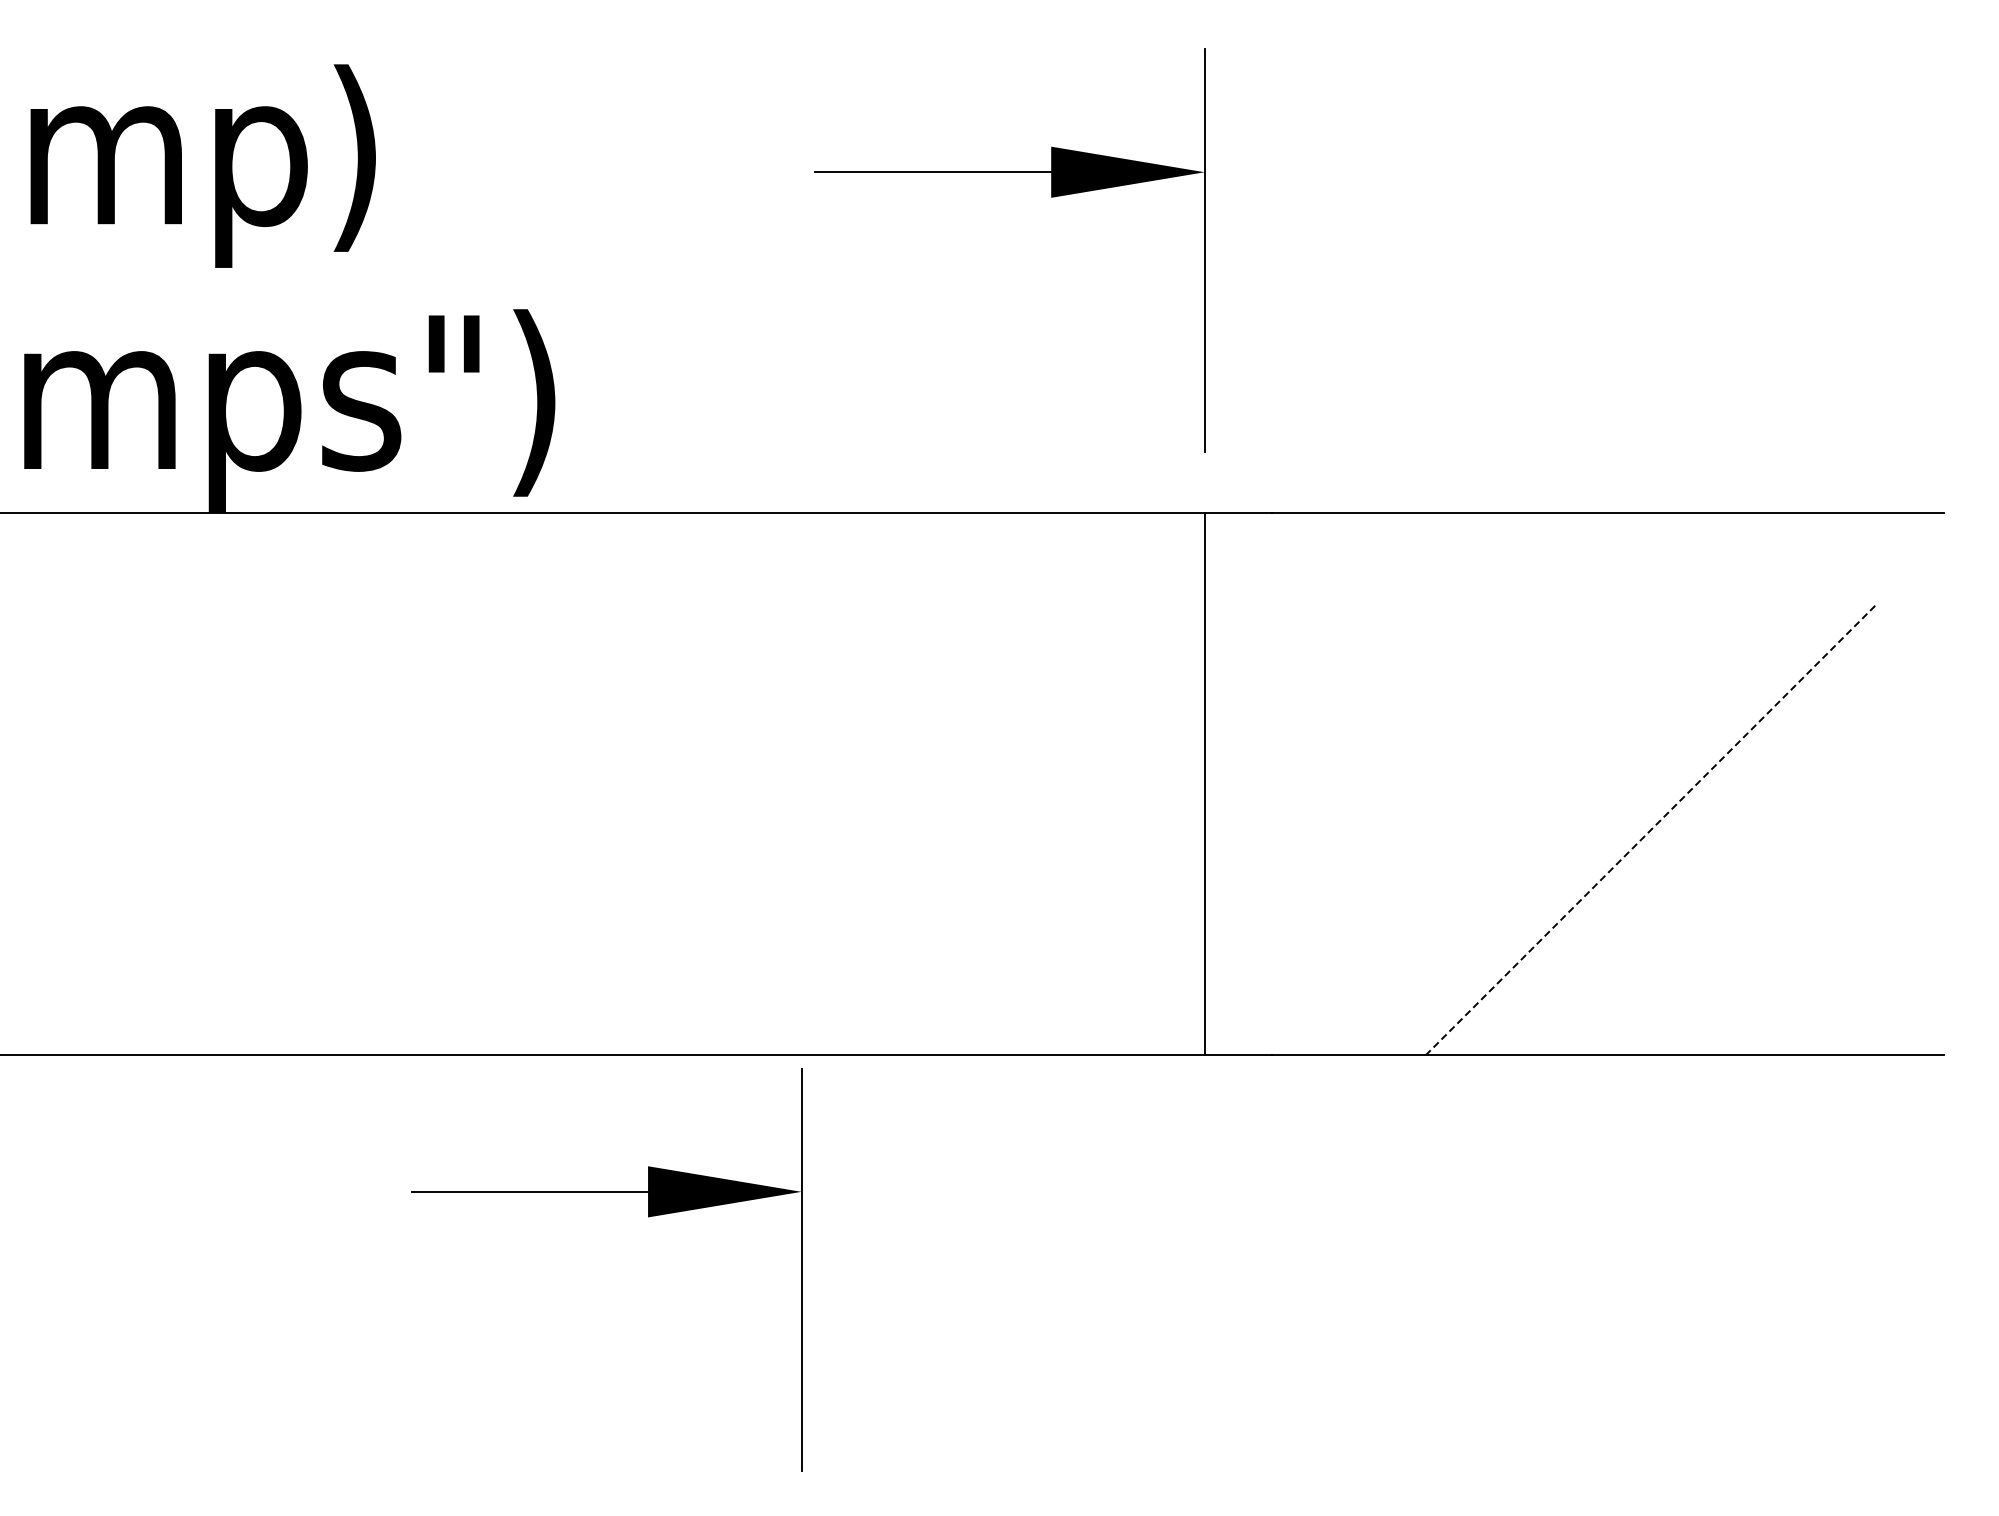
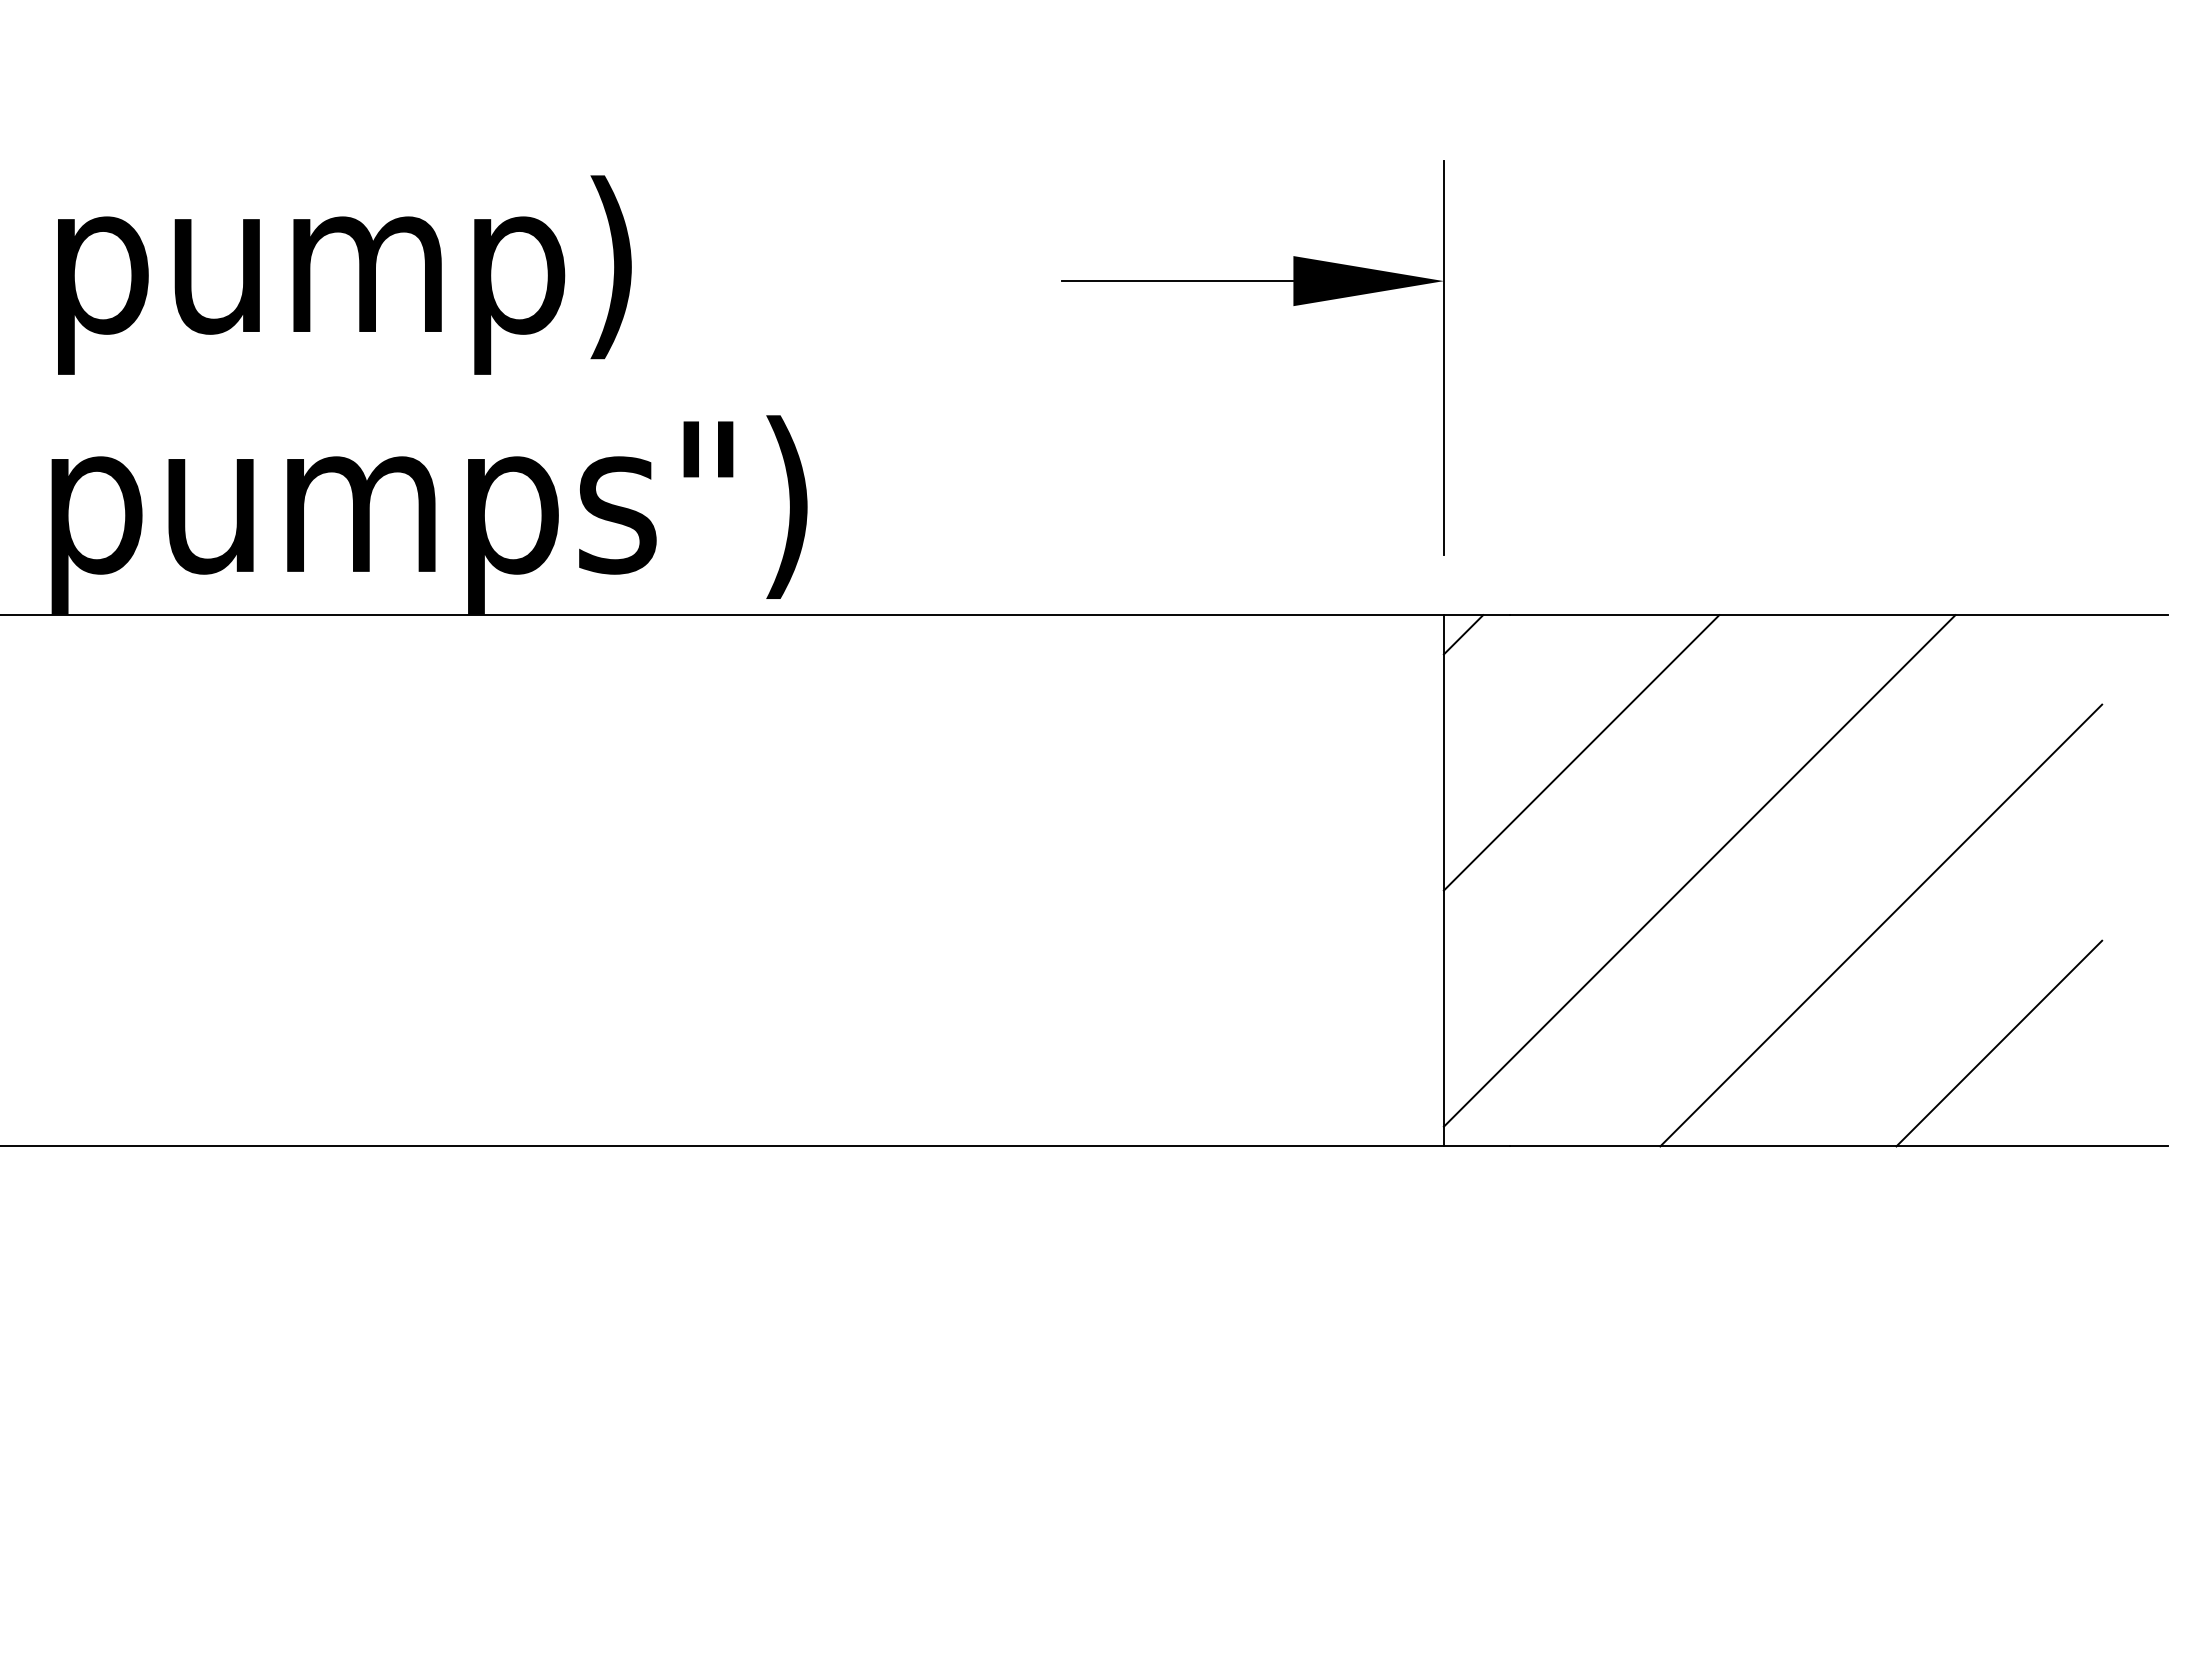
line: (1224, 532) -> (1463, 634), added
line: (1345, 653) -> (1581, 752), added
line: (1465, 773) -> (1699, 870), added
line: (1651, 829) -> (1881, 925), dashed -> solid
line: (1771, 950) -> (1999, 1043), added
part: (648, 1216) -> (898, 1304), removed

